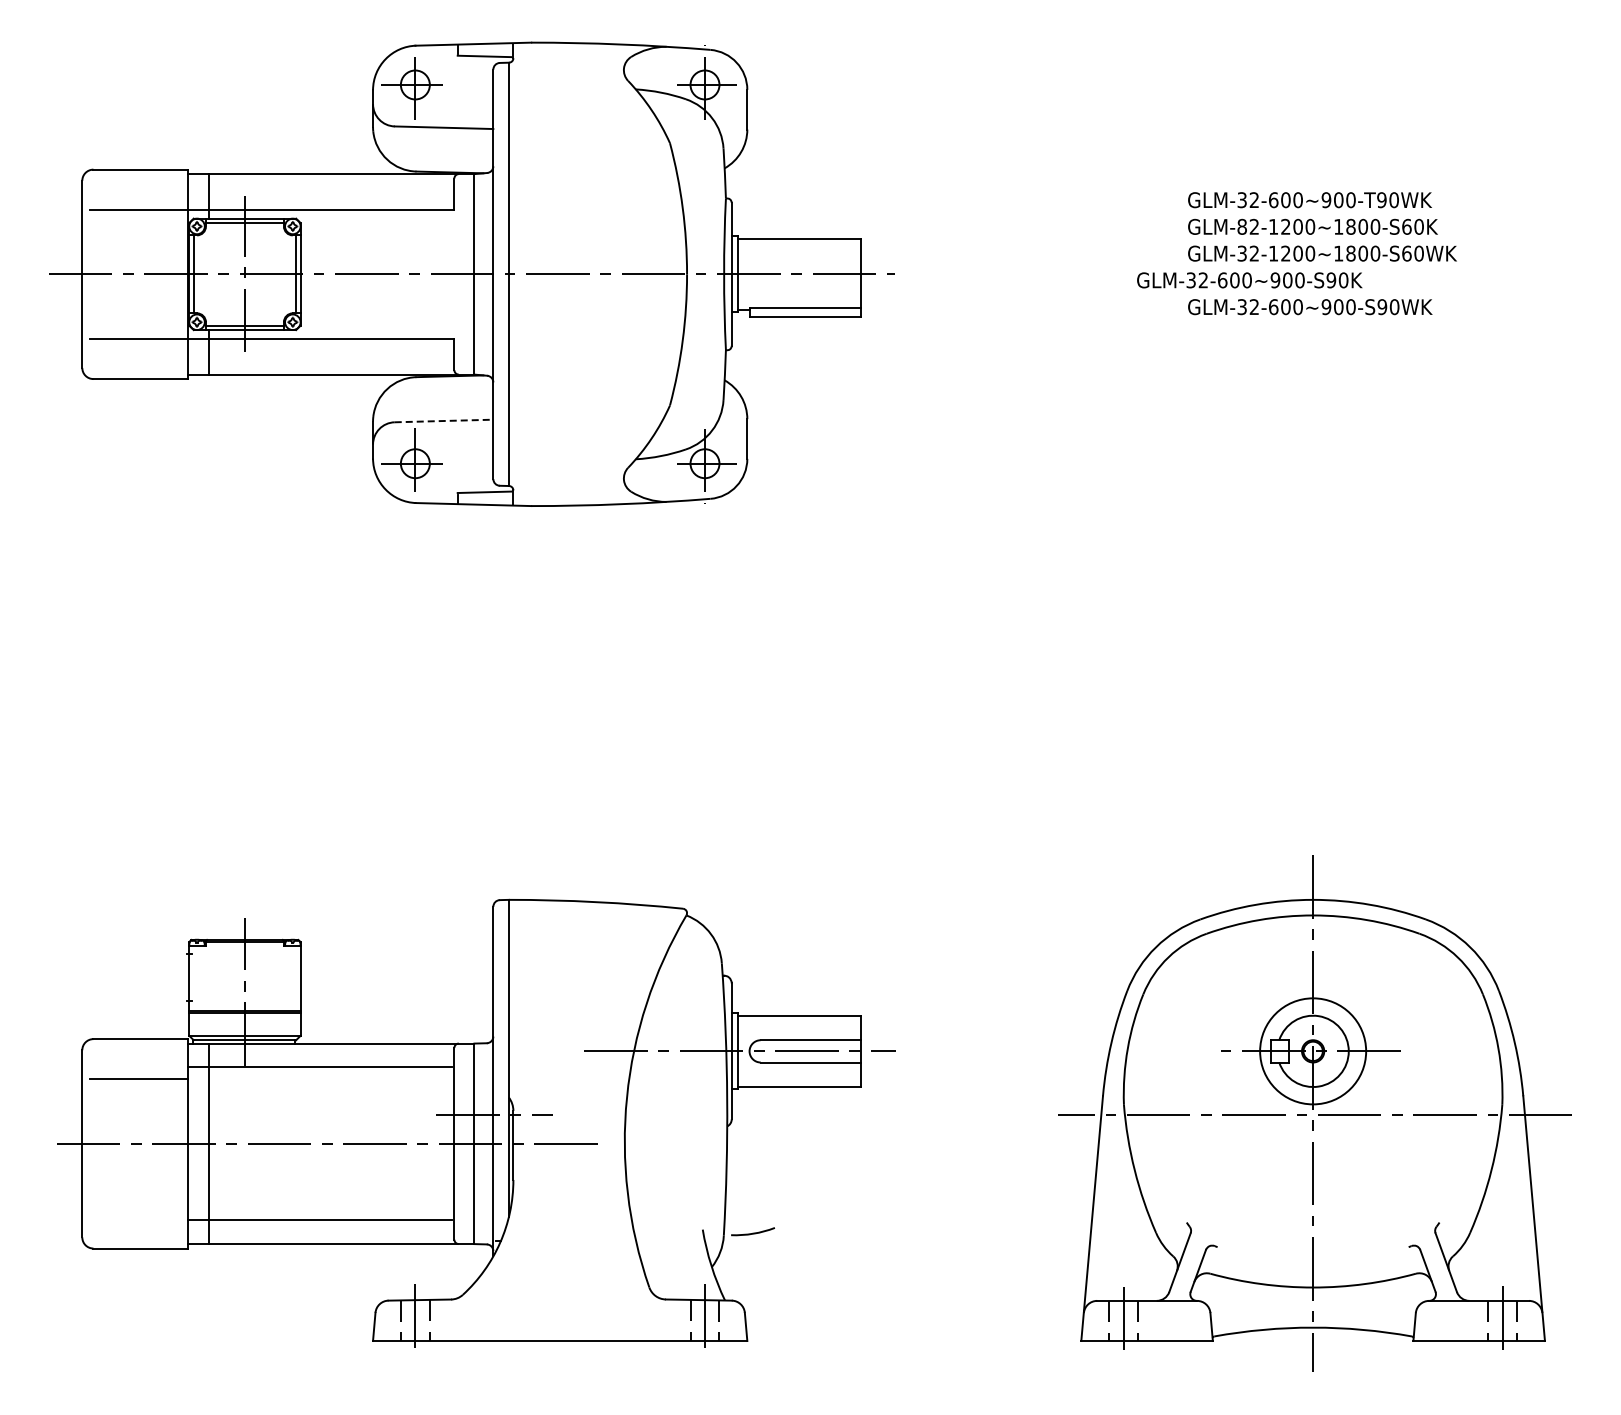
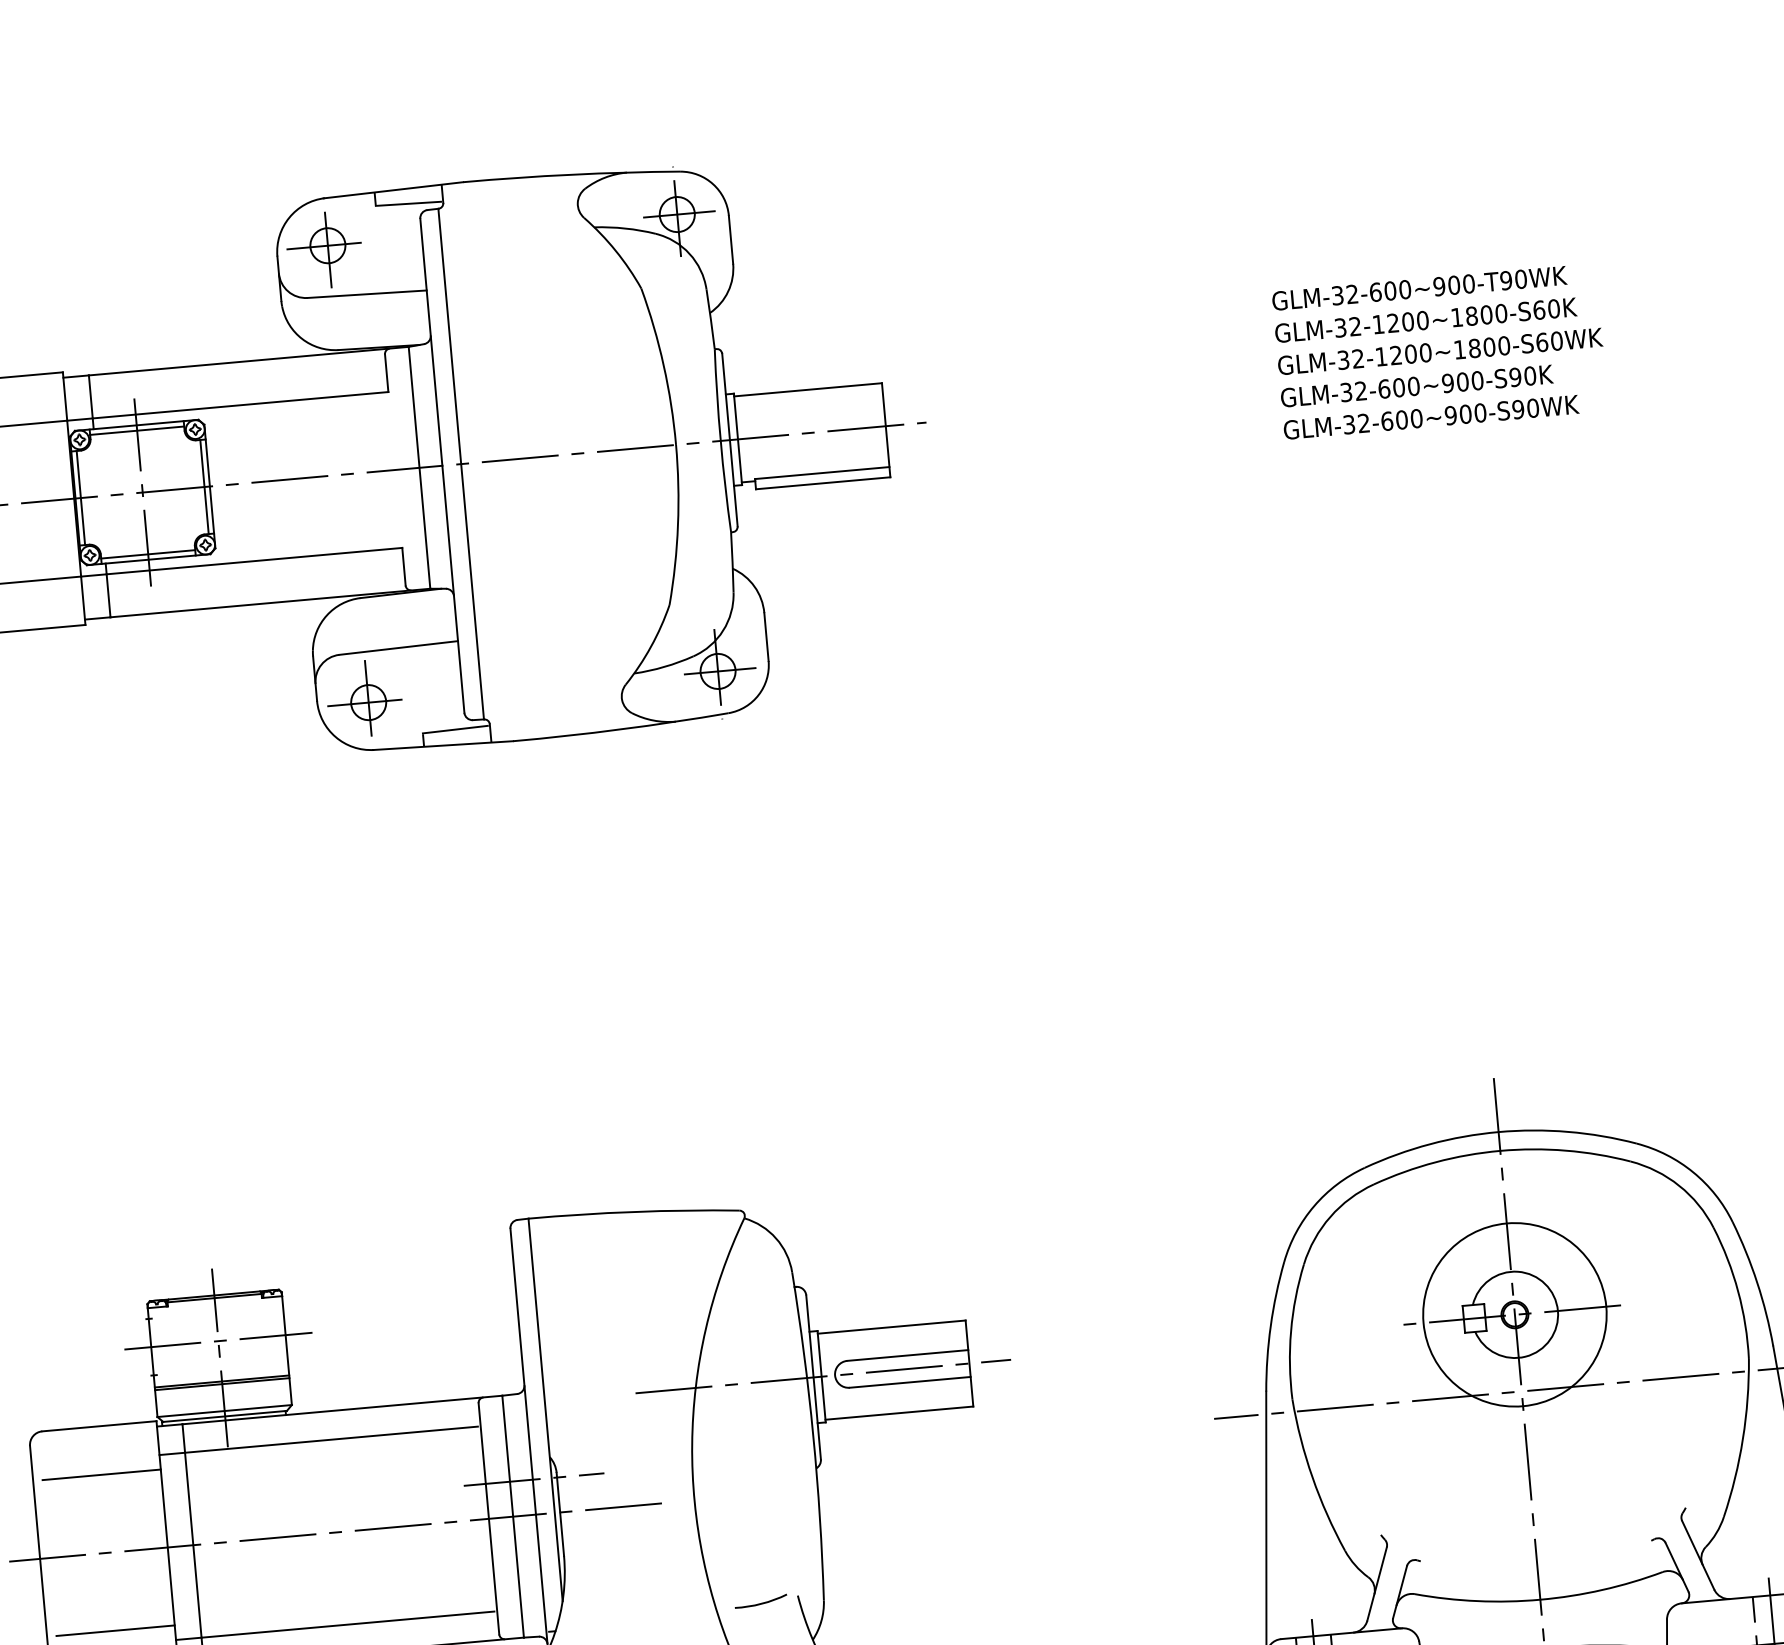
text: (1241, 226) -> (1339, 327), GLM-82-1200~1800-S60K -> GLM-32-1200~1800-S60K
text: (1249, 280) -> (1416, 386), moved
line: (444, 420) -> (399, 647), dashed -> solid
line: (244, 977) -> (217, 1340), added
circle: (1312, 1051) -> (1514, 1315), size x1.43
line: (139, 1208) -> (116, 1630), added
arc: (752, 1232) -> (760, 1602), moved

